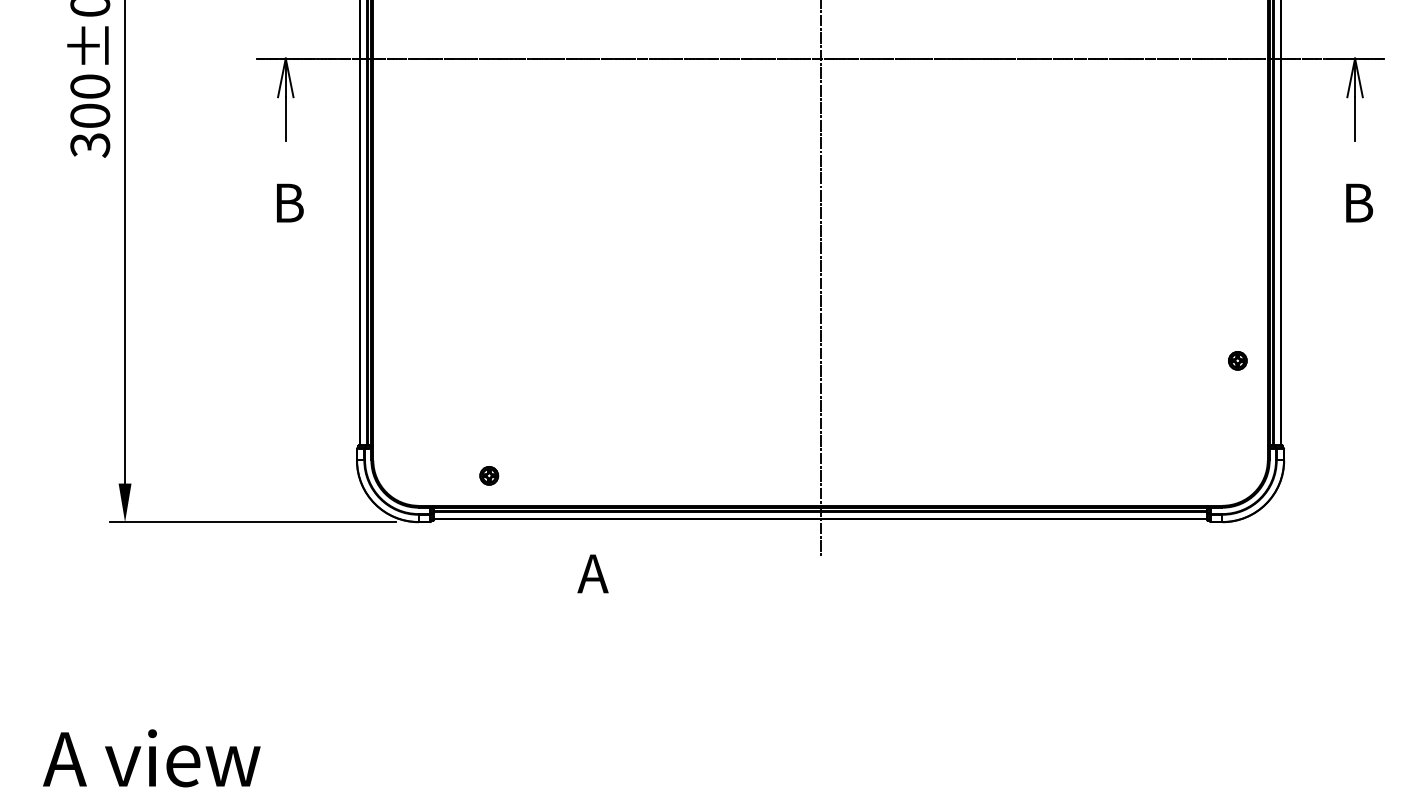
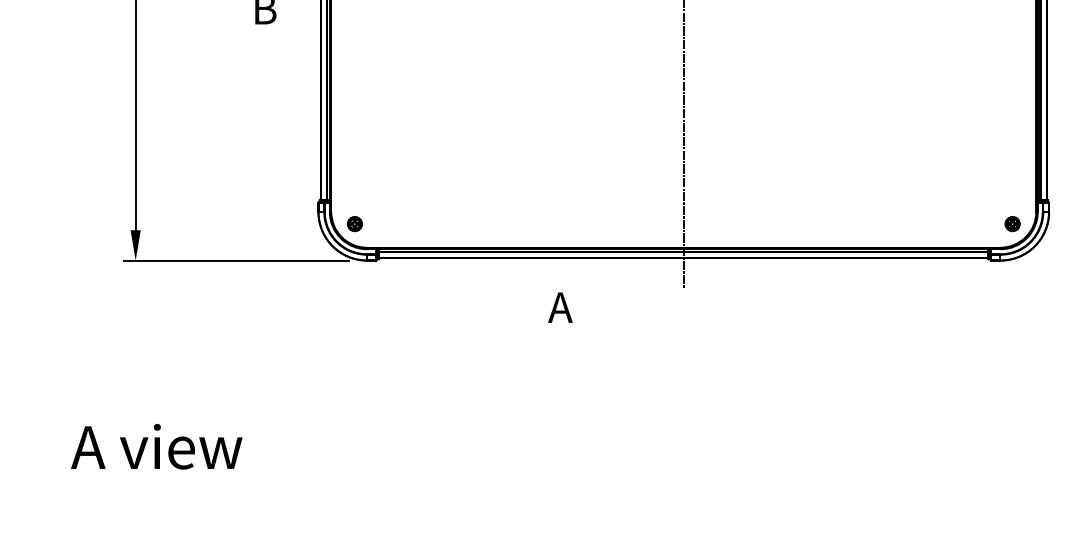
part: (1237, 360) -> (1012, 223), moved
part: (489, 475) -> (355, 223), moved
text: (592, 573) -> (560, 307), moved

